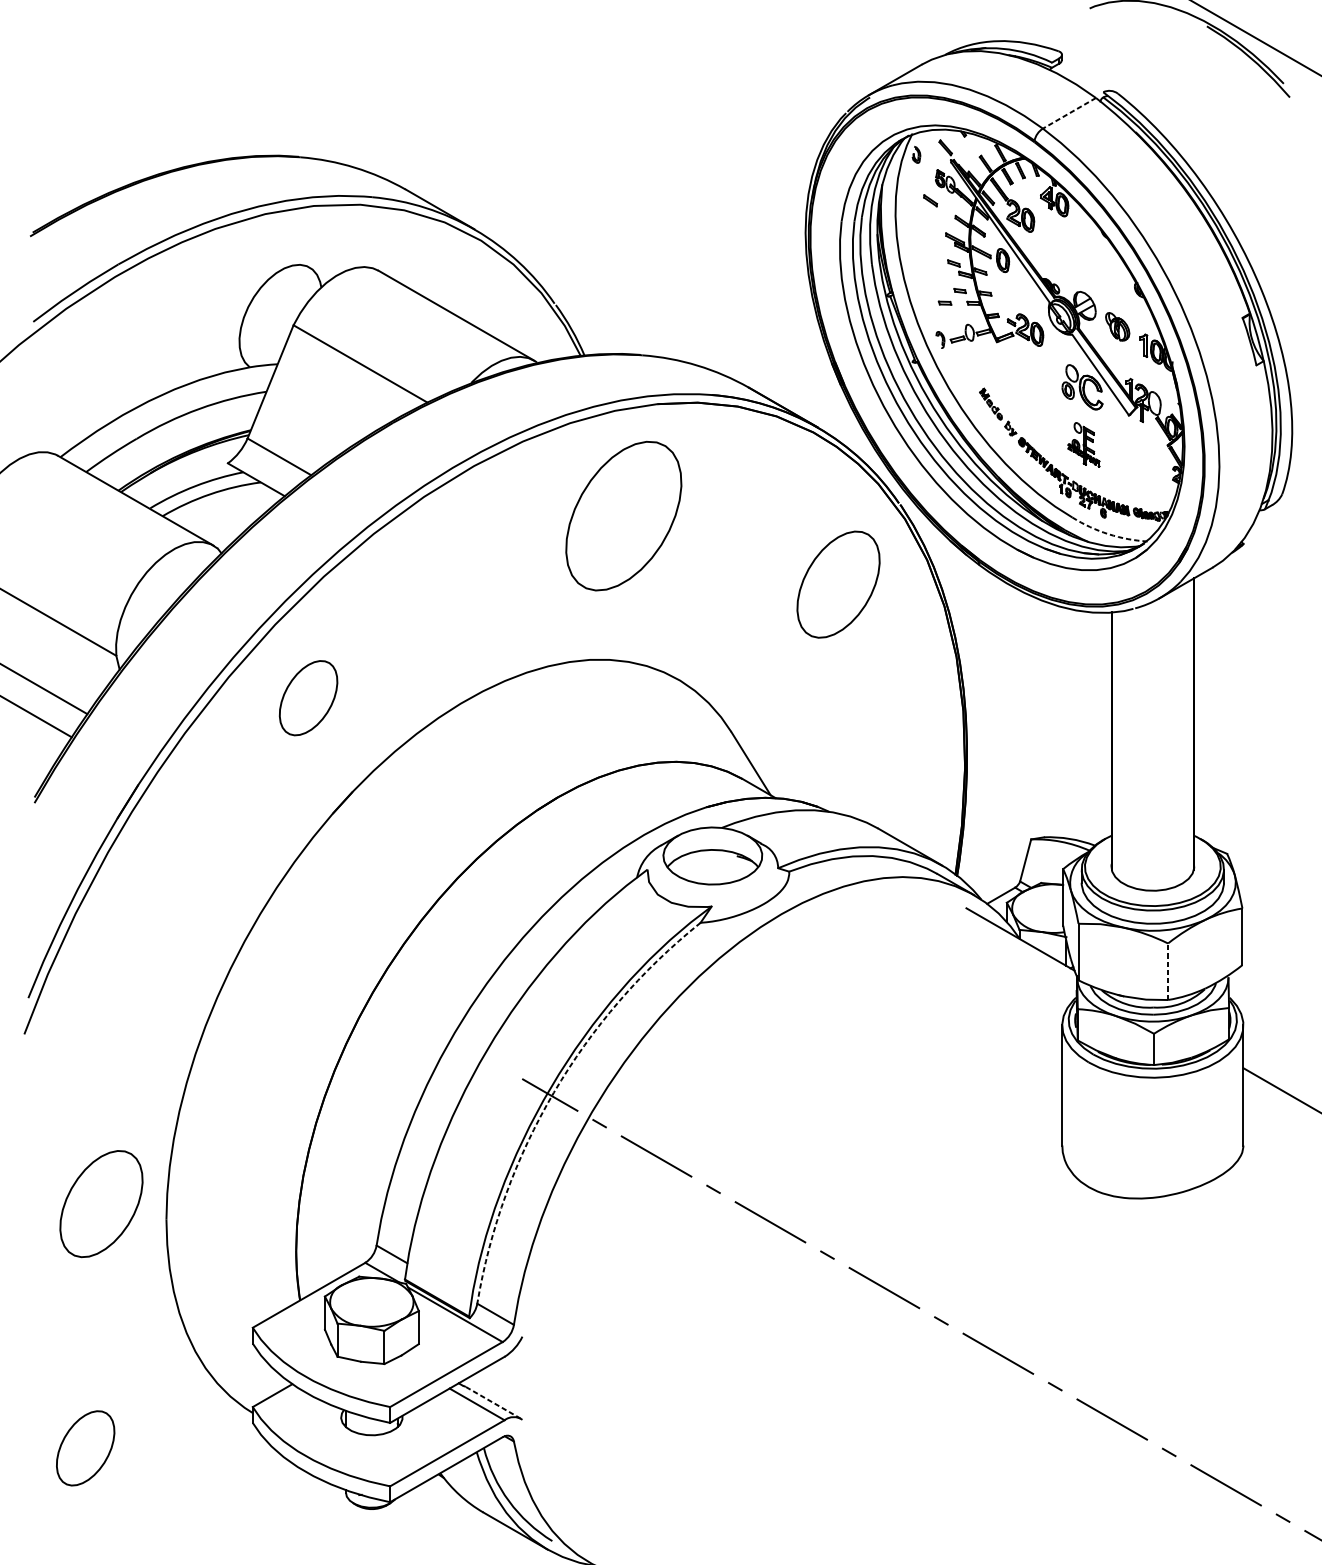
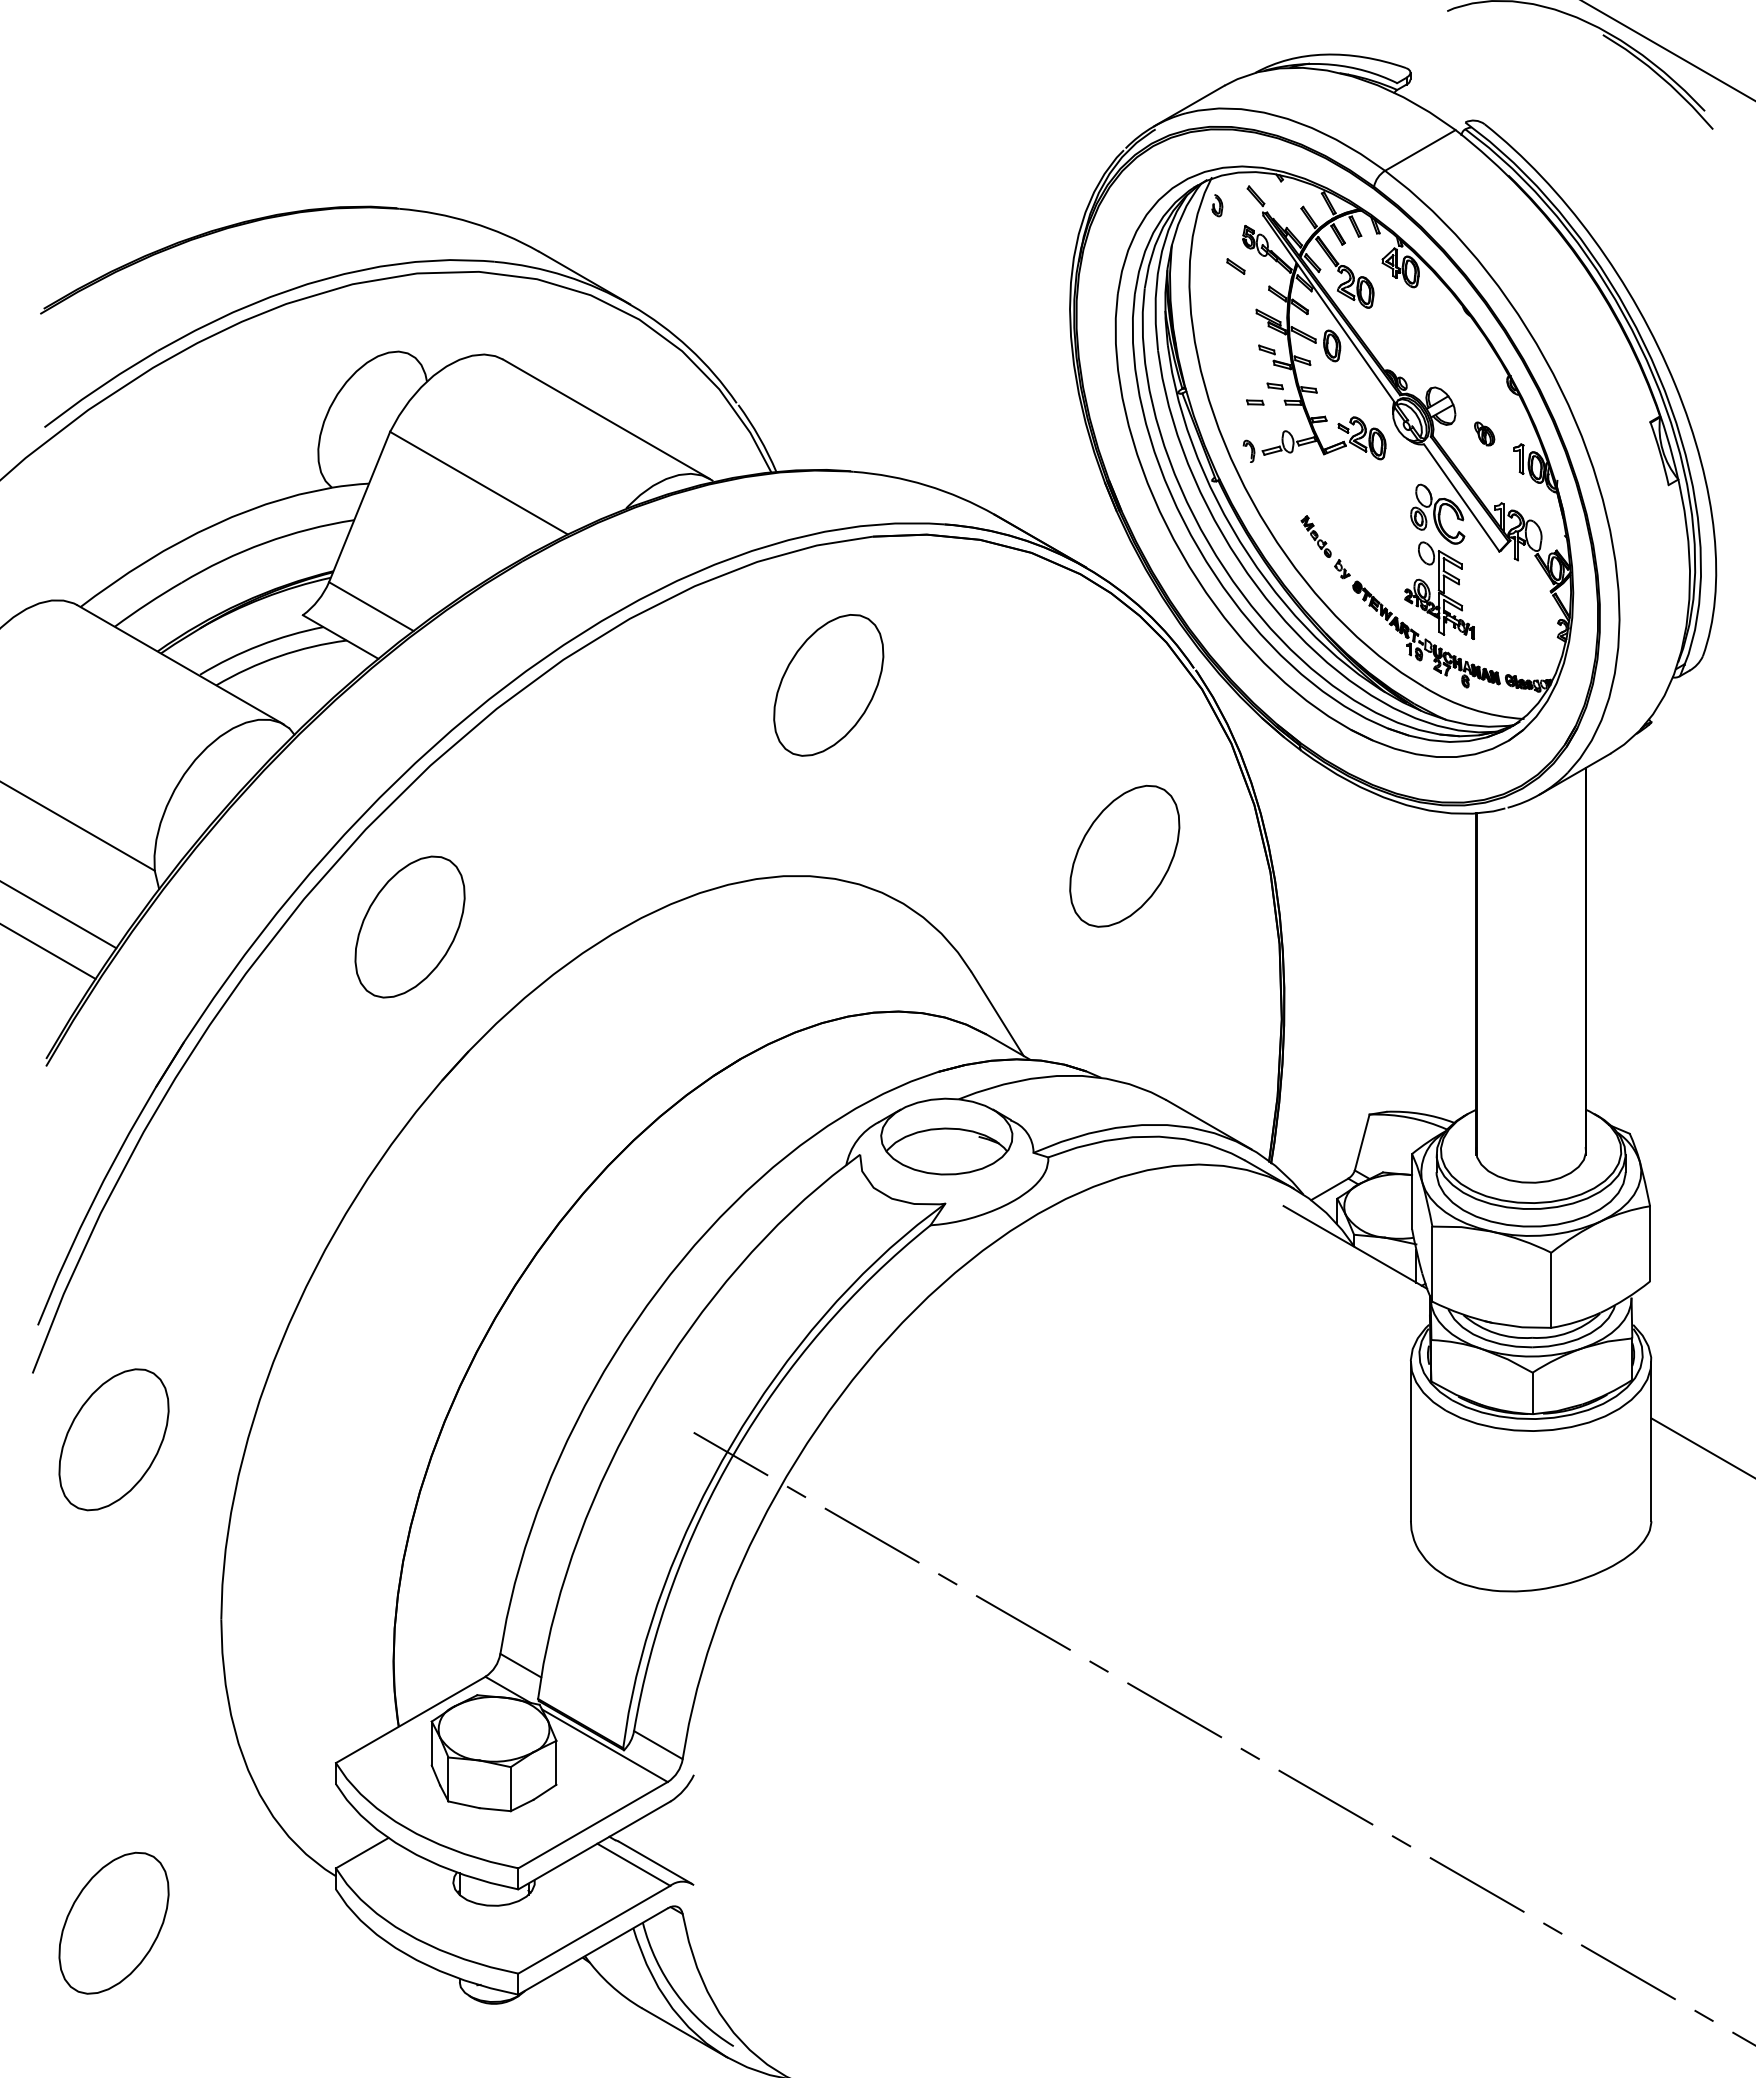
line: (1069, 113) -> (1420, 150), dashed -> solid
part: (1117, 326) -> (1484, 433), size x0.62
part: (1083, 444) -> (1439, 590), size x1.67
part: (623, 516) -> (828, 685), size x0.71
arc: (1108, 534) -> (1472, 709), dashed -> solid
part: (838, 584) -> (1124, 855), moved
part: (308, 697) -> (409, 926), size x1.43
line: (1168, 971) -> (1551, 1290), dashed -> solid
arc: (553, 1092) -> (735, 1450), dashed -> solid
part: (101, 1203) -> (113, 1439), moved
line: (492, 1402) -> (654, 1862), dashed -> solid
part: (85, 1447) -> (113, 1922), size x1.43

